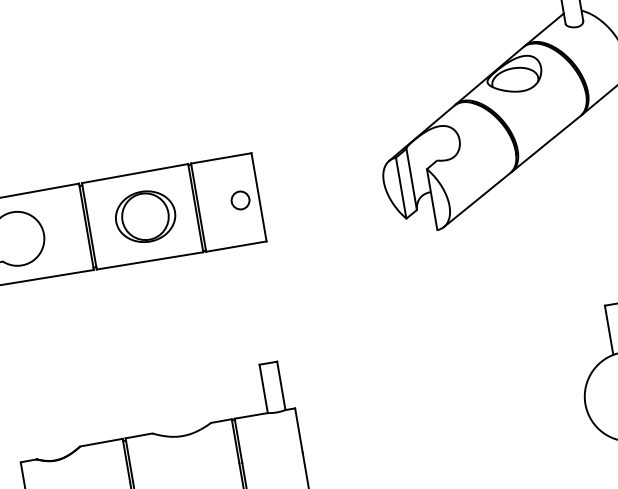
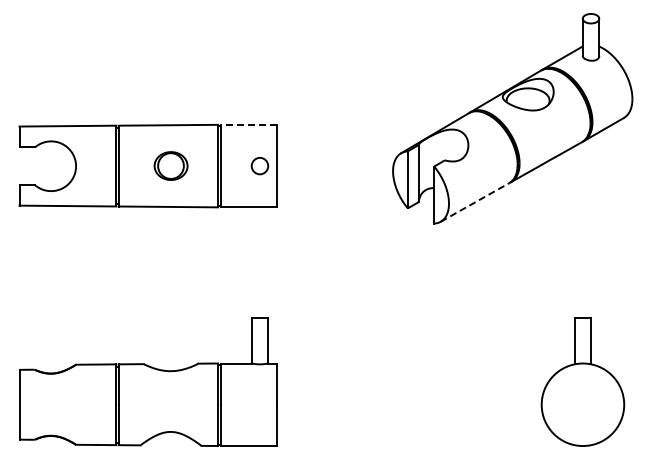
line: (220, 158) -> (248, 124), solid -> dashed
line: (477, 200) -> (475, 202), solid -> dashed
part: (144, 216) -> (170, 165), size x0.6

